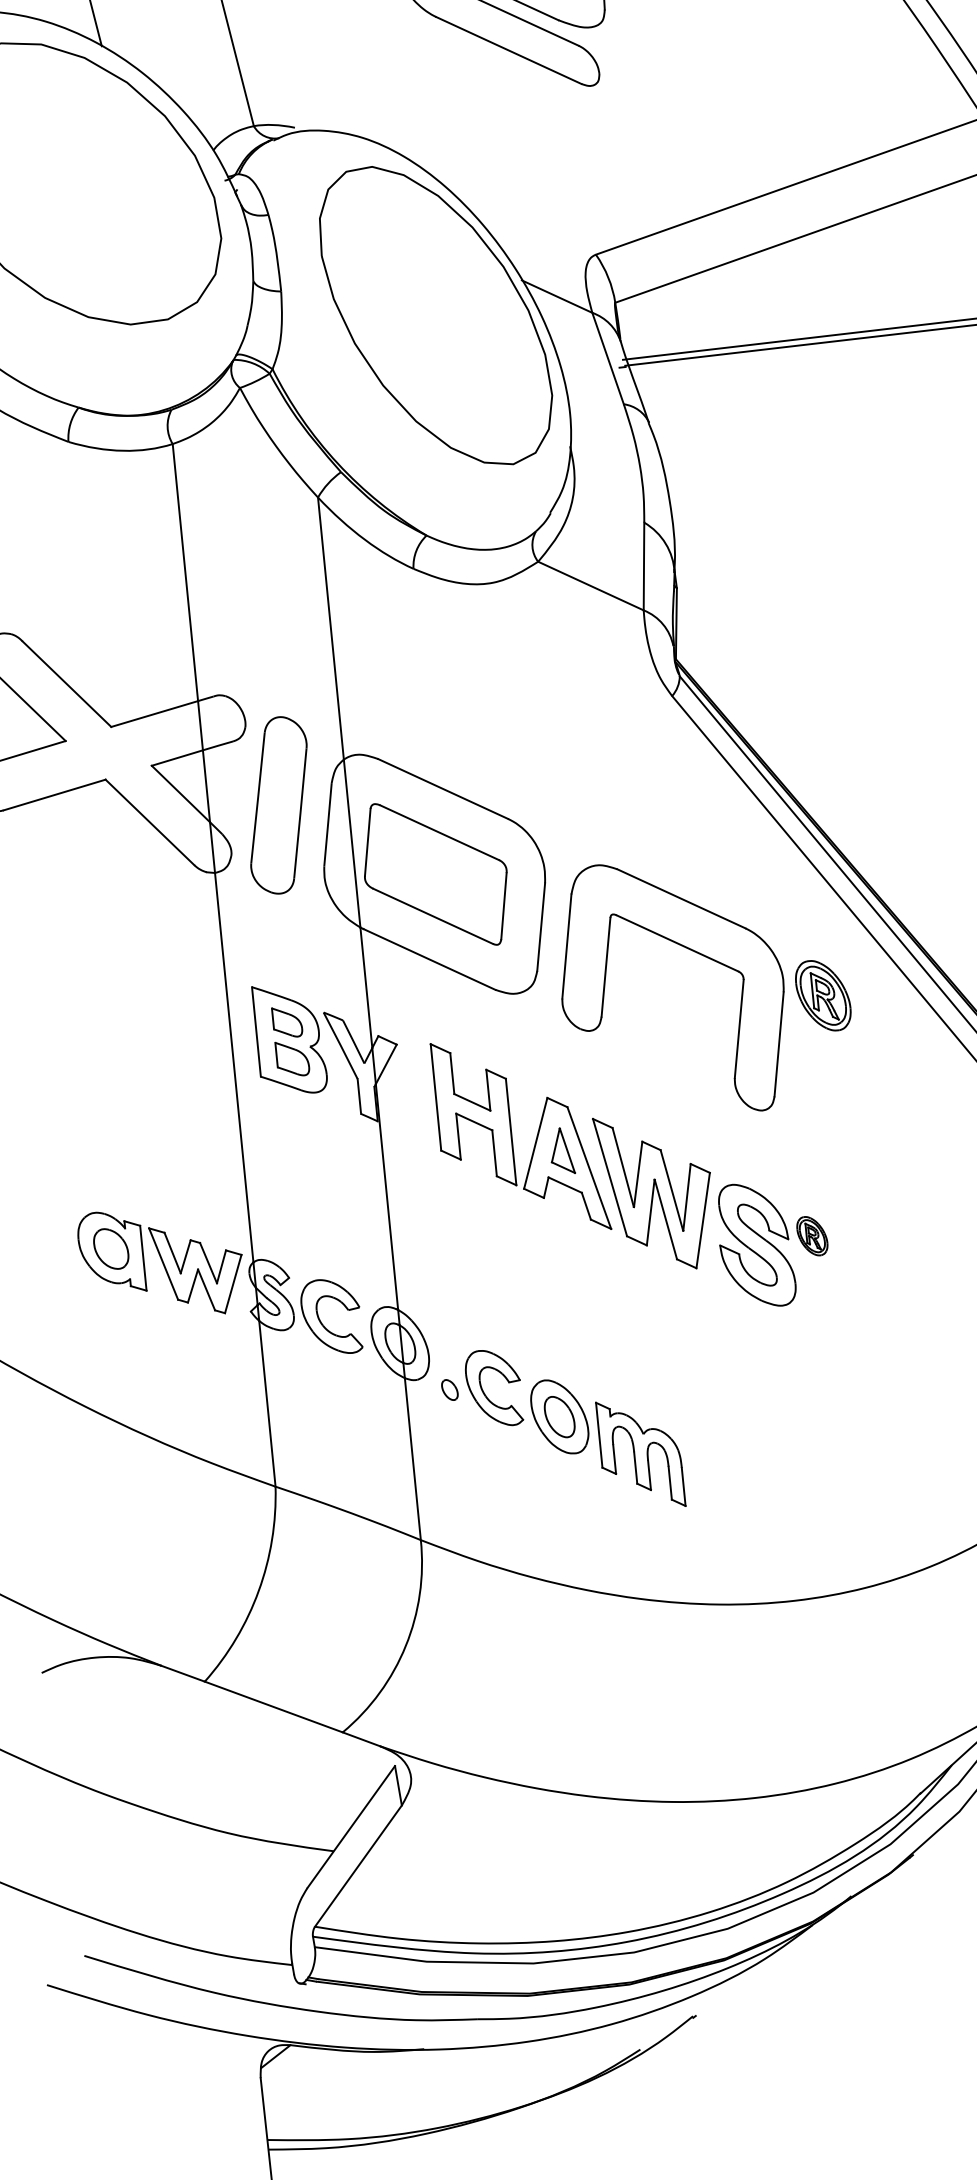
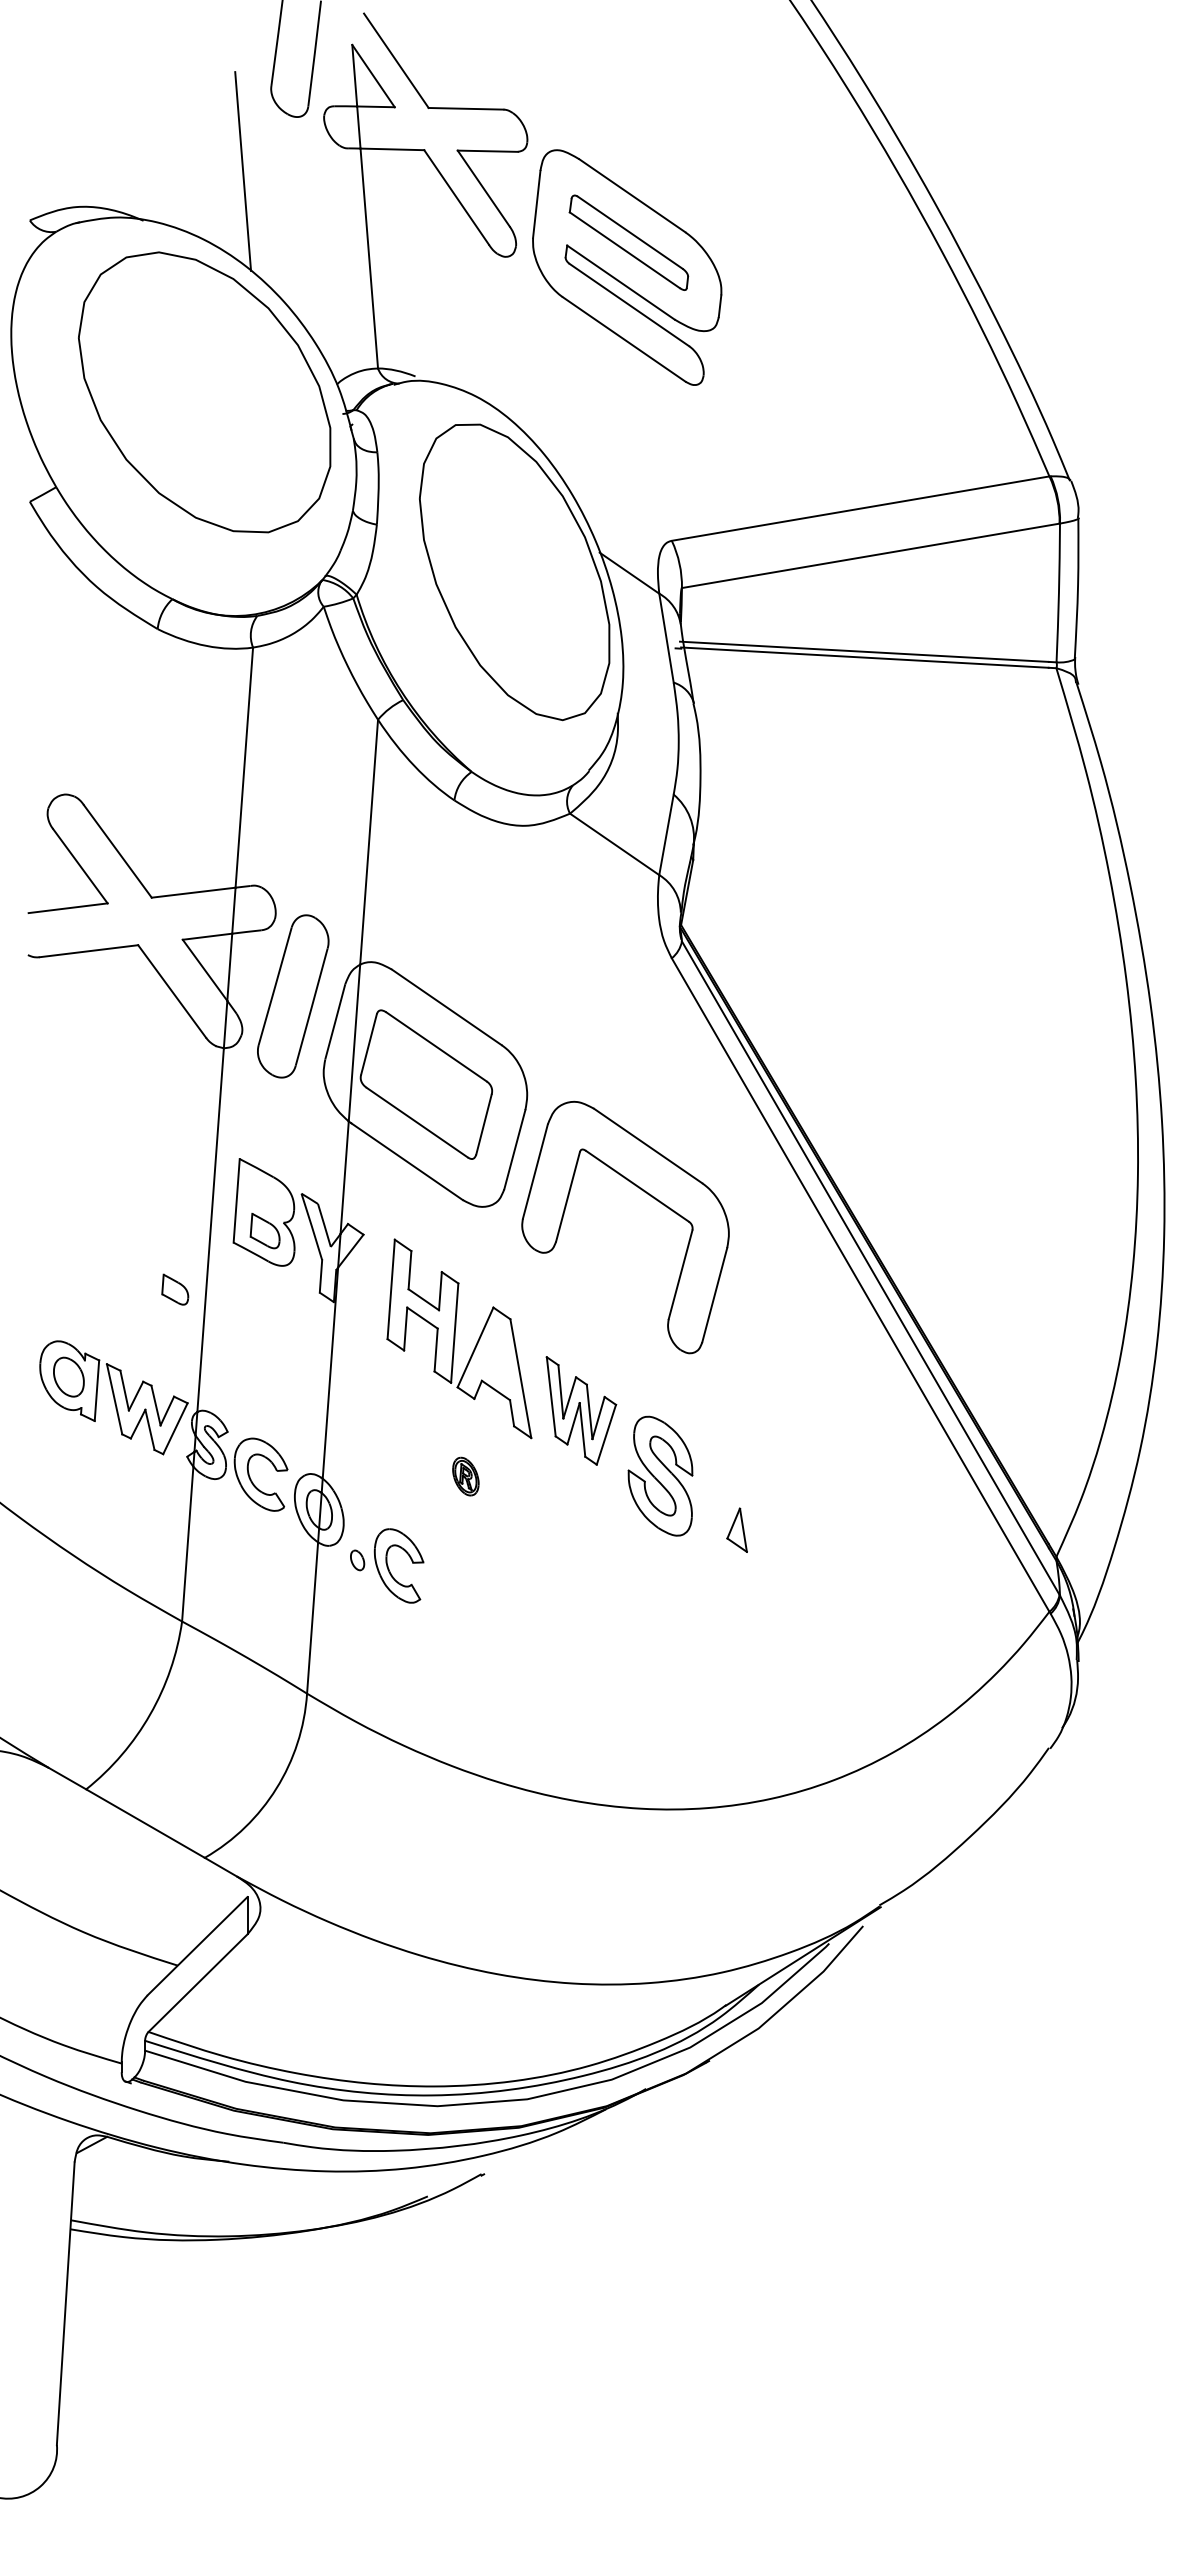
part: (823, 995) -> (763, 1257), removed
part: (287, 1021) -> (175, 1289), moved
part: (559, 1151) -> (736, 1529), moved
part: (659, 1190) -> (581, 1410), size x0.7
part: (811, 1236) -> (465, 1476), moved
part: (608, 1444) -> (494, 1635), removed

